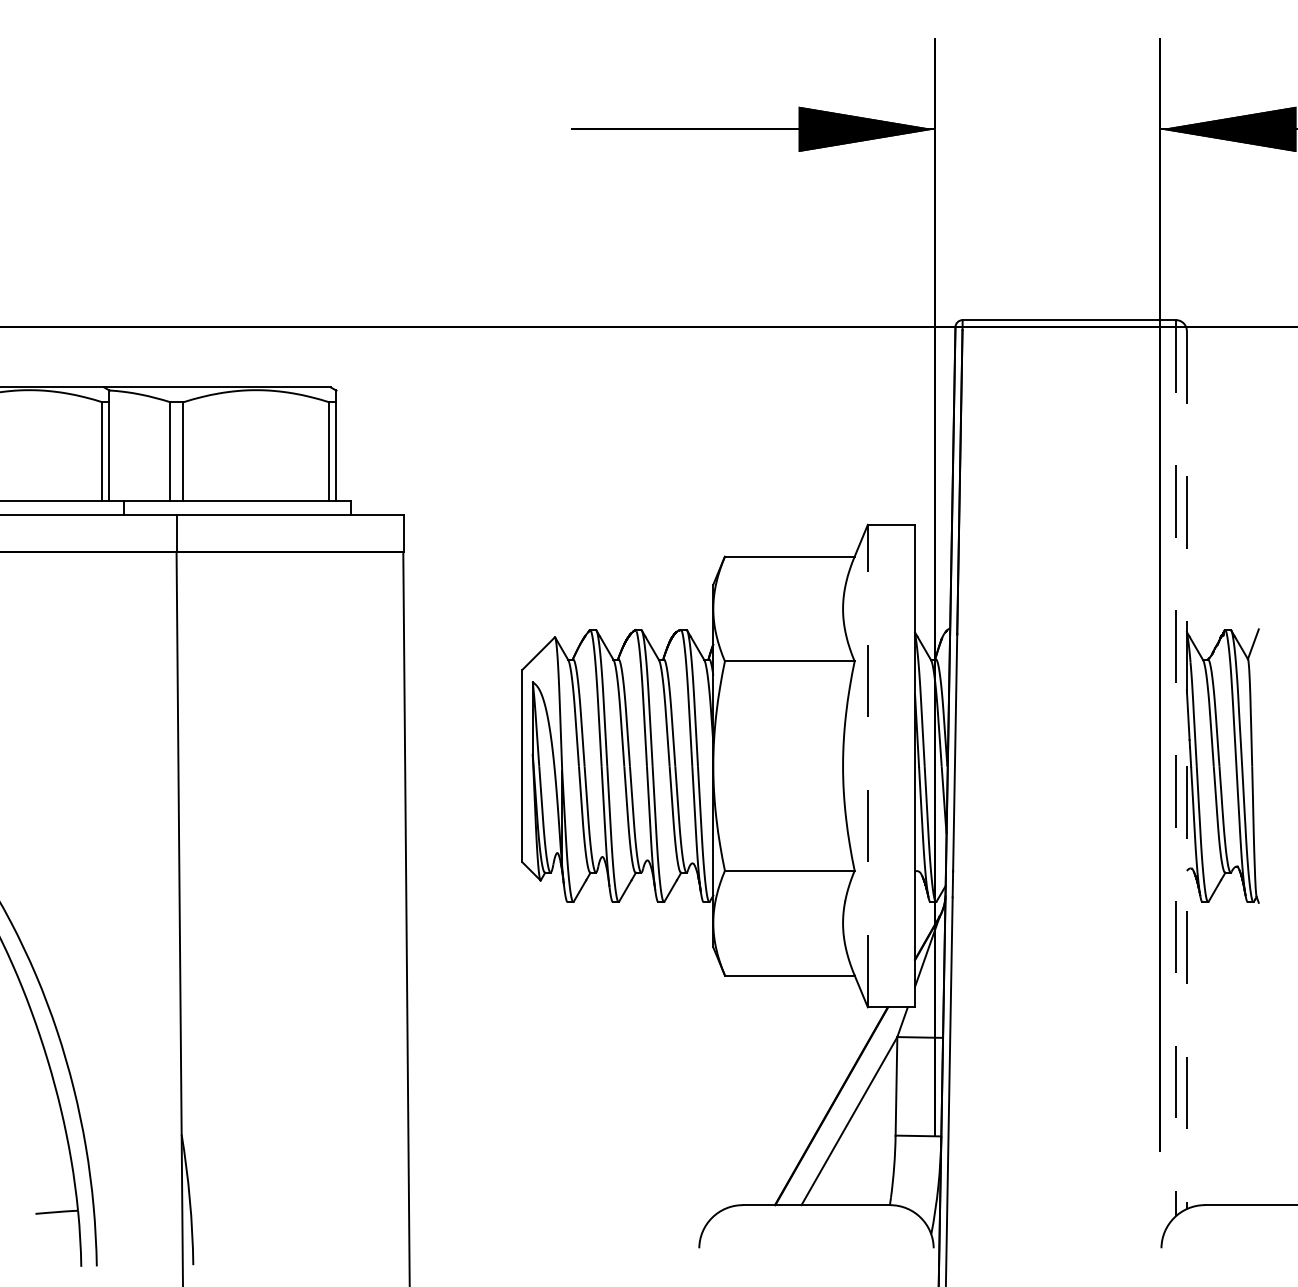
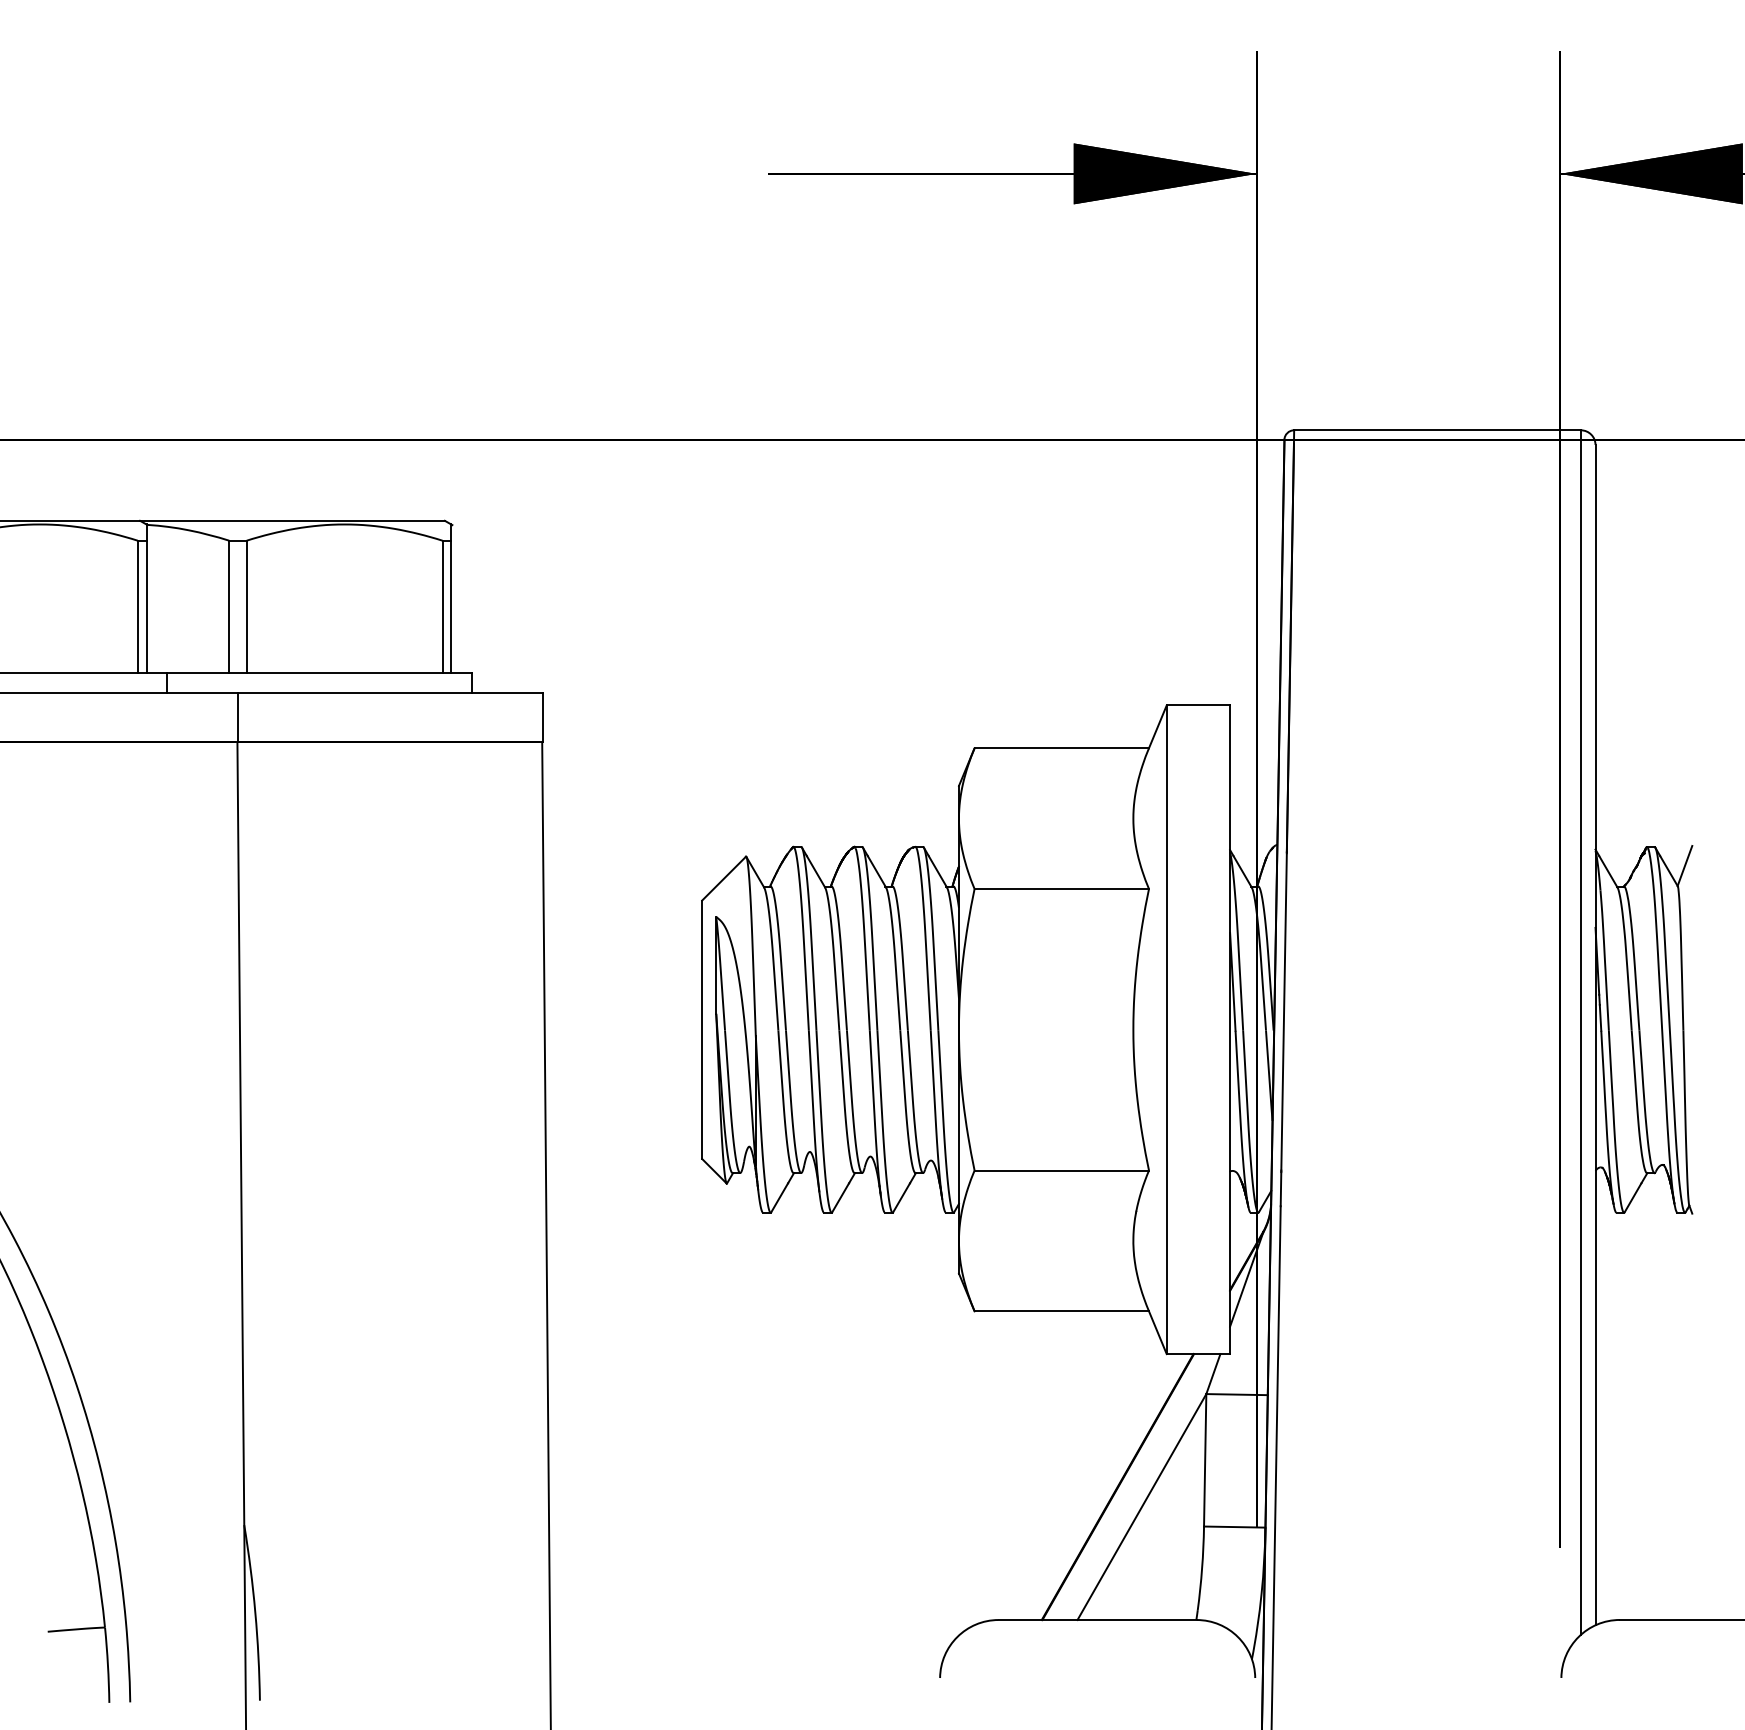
line: (867, 765) -> (1166, 1029), dashed -> solid
line: (1175, 768) -> (1580, 1033), dashed -> solid
line: (1186, 770) -> (1595, 1035), dashed -> solid

